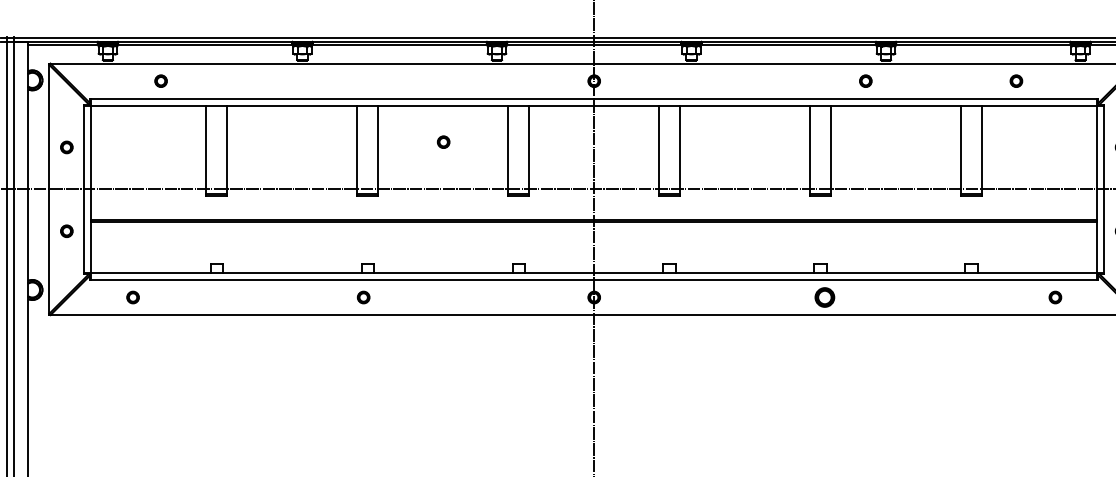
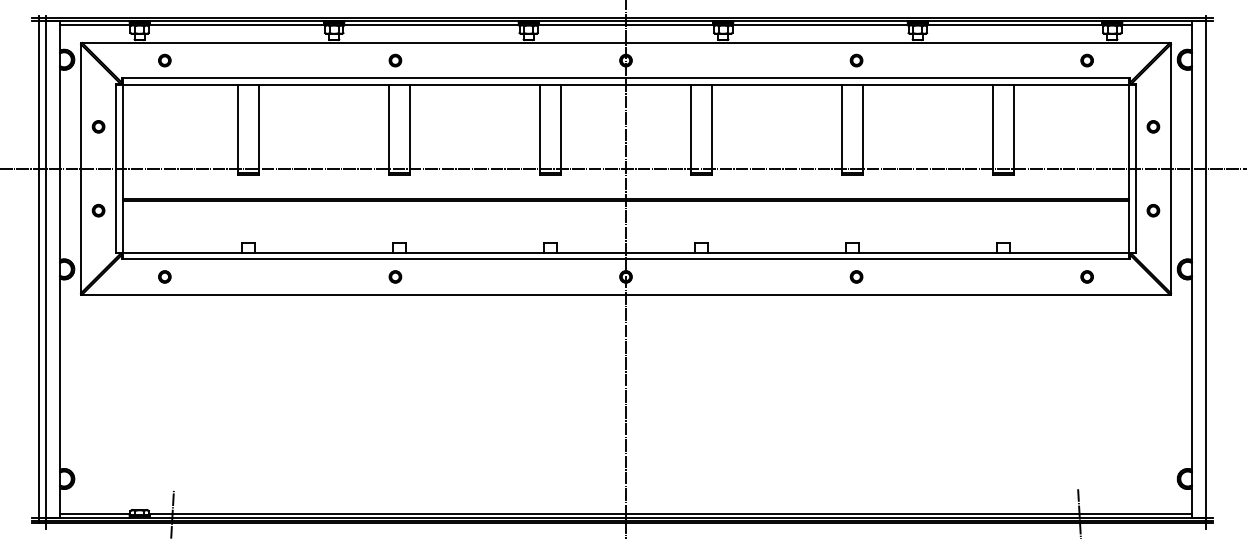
part: (160, 81) -> (164, 60), moved
part: (865, 81) -> (856, 60), moved
part: (1015, 81) -> (1086, 60), moved
part: (443, 142) -> (395, 60), moved
part: (824, 297) -> (856, 276), size x0.62

